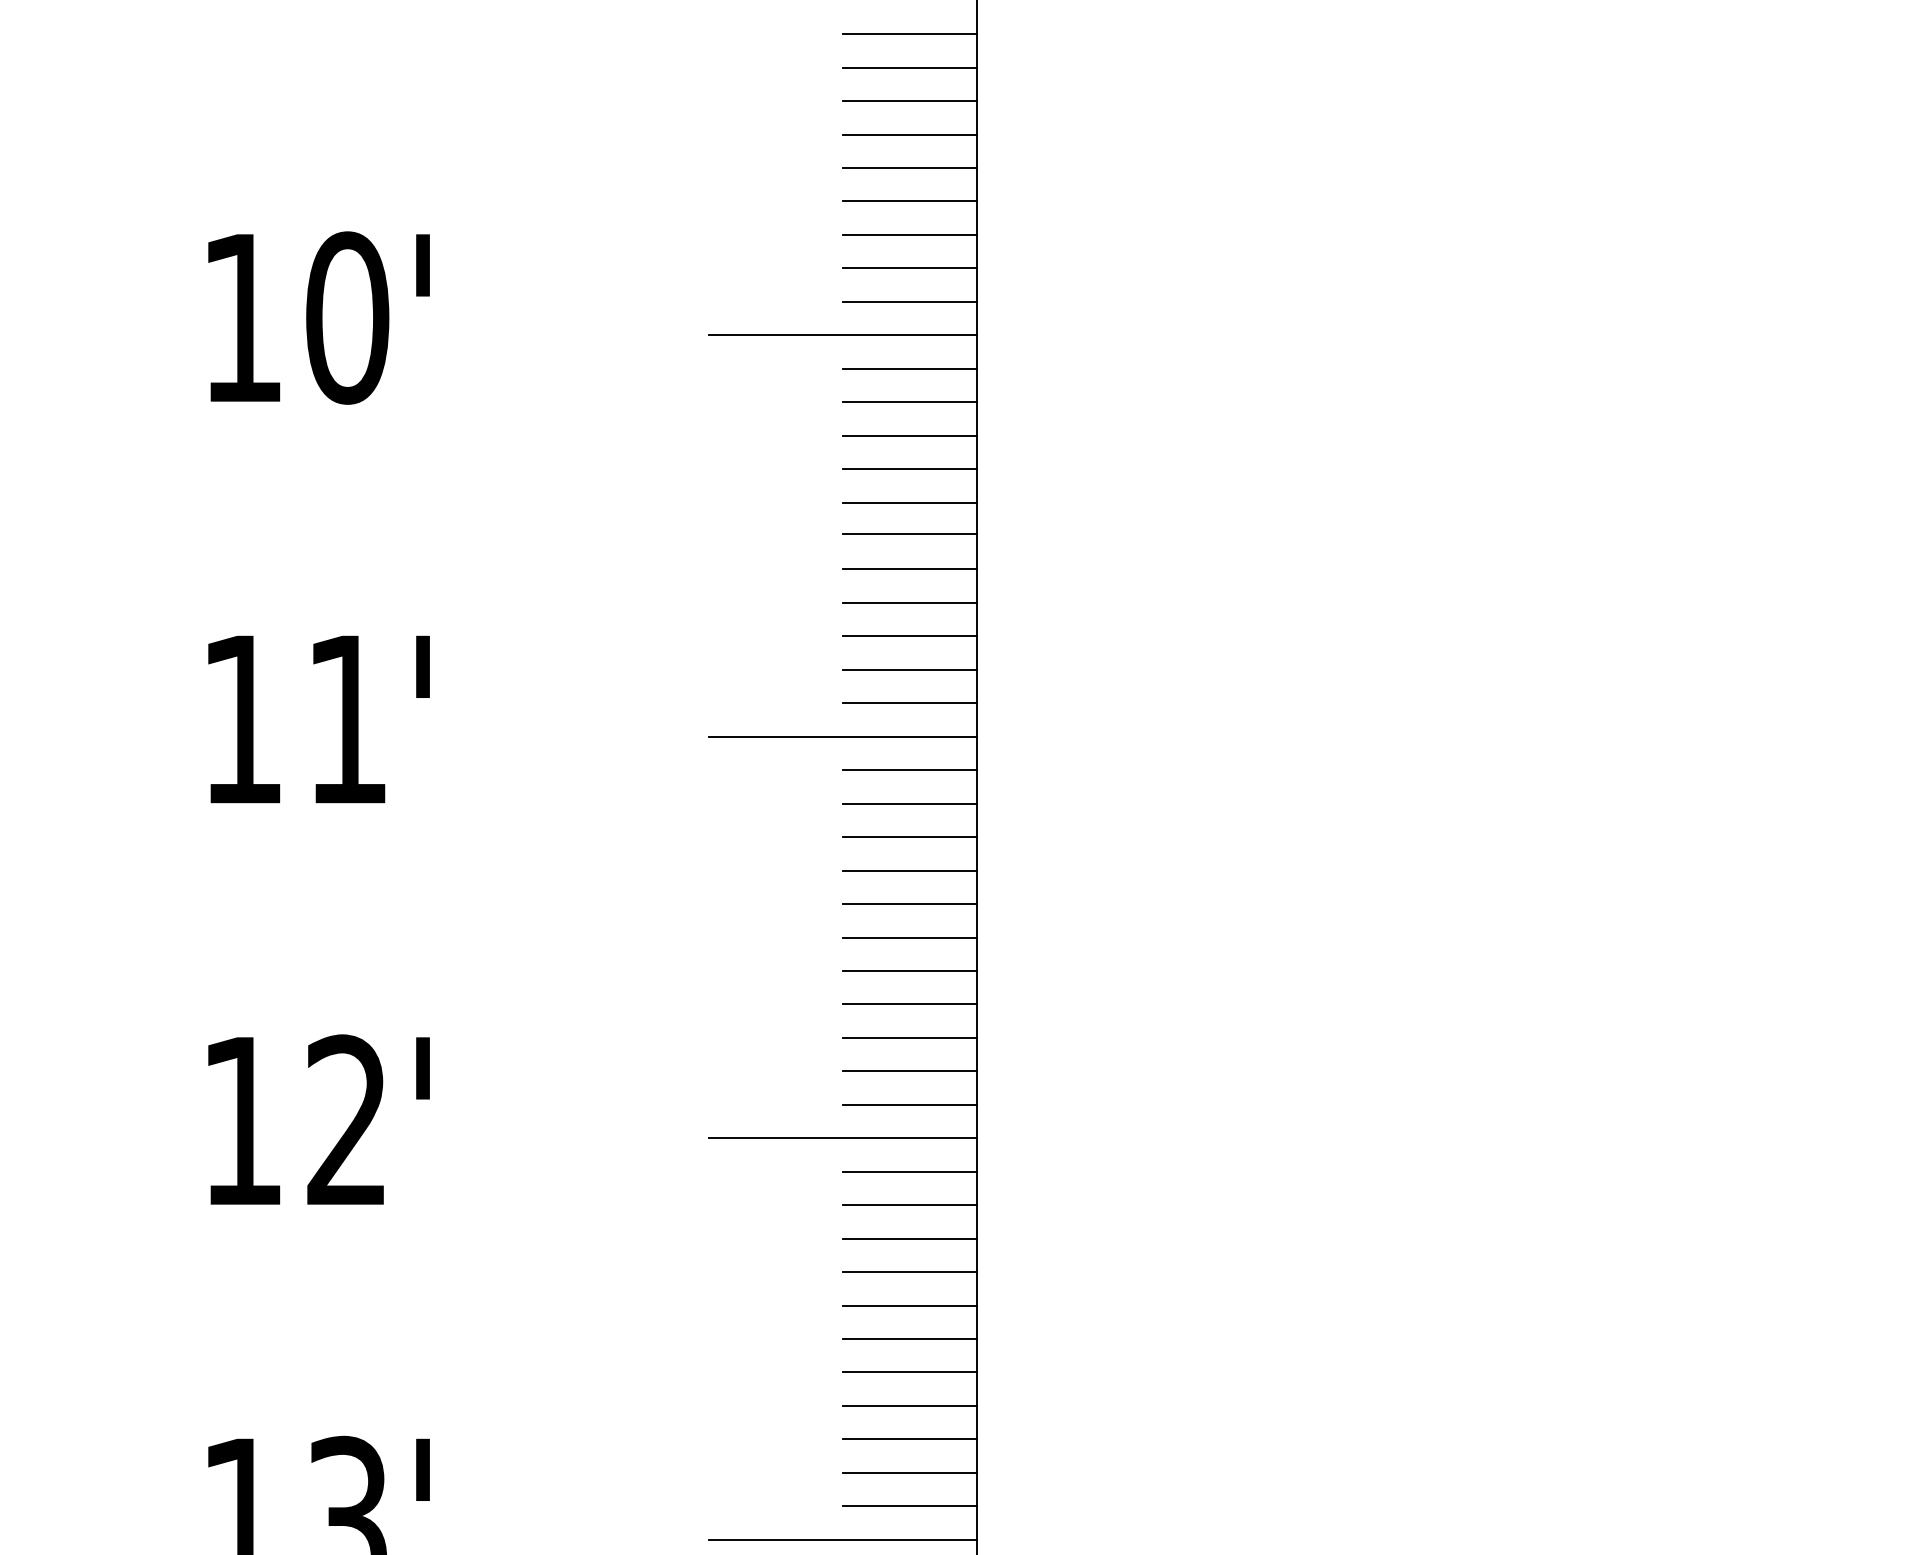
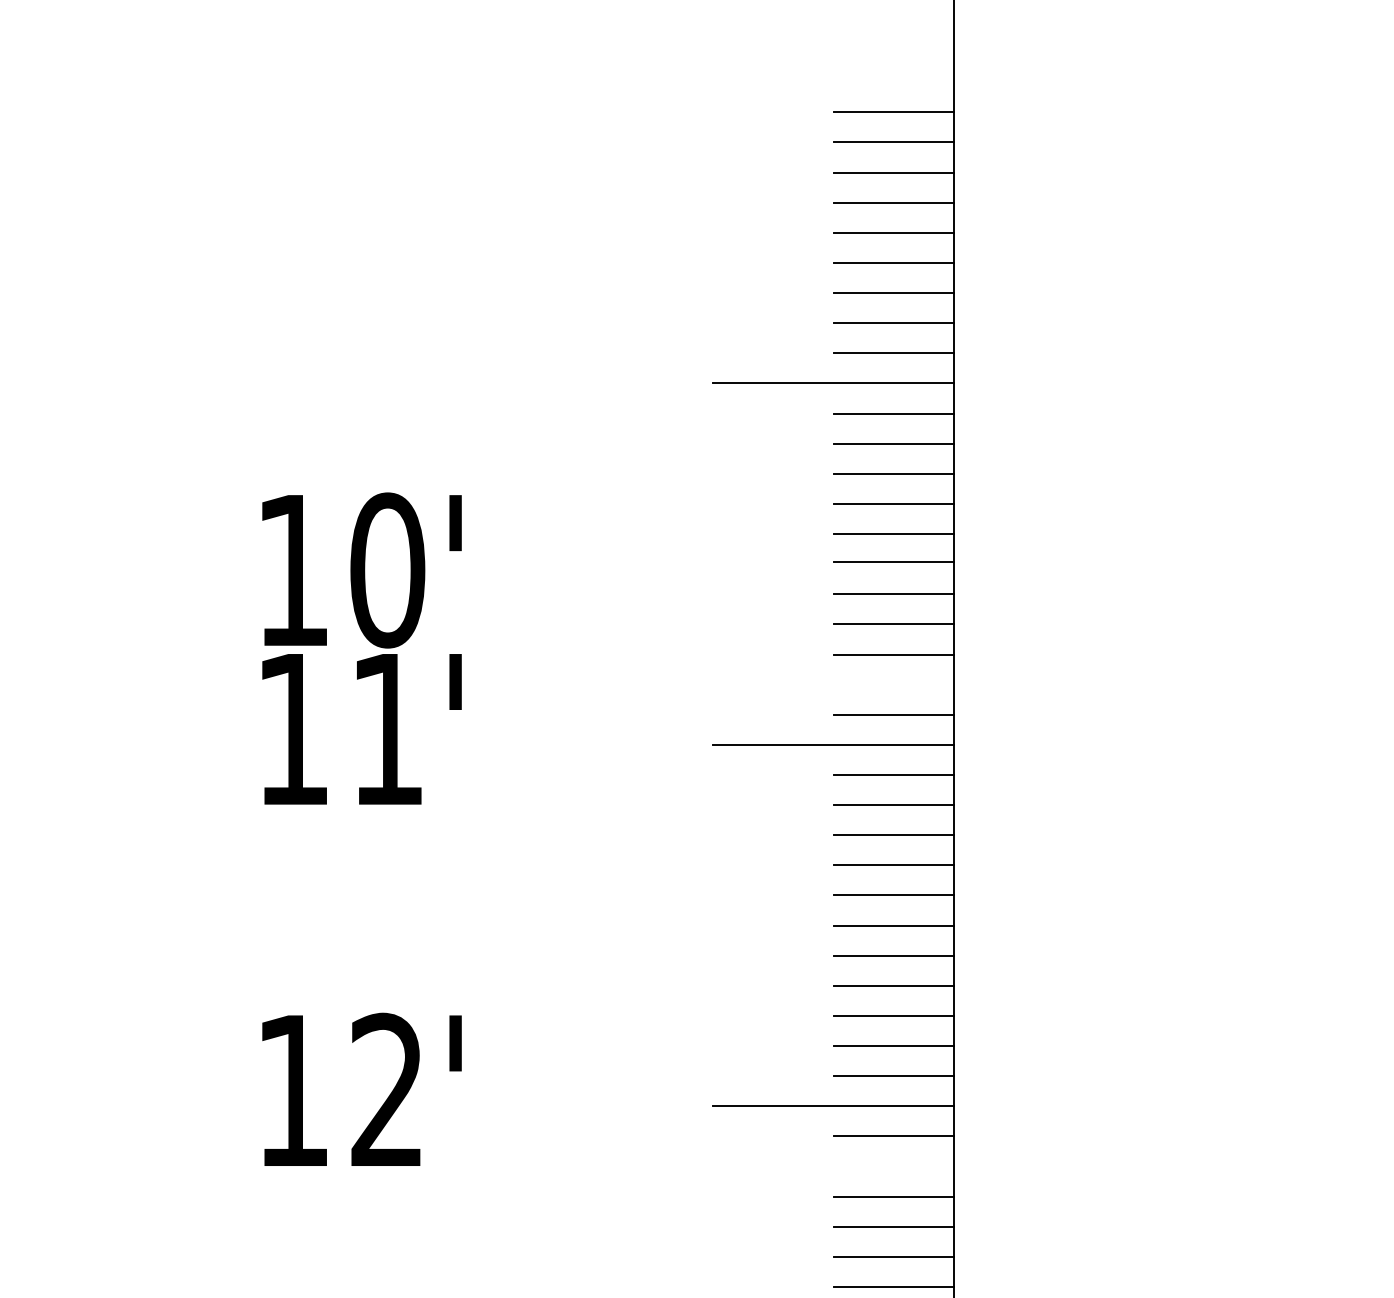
text: (318, 317) -> (361, 569), moved
line: (910, 669) -> (894, 684), removed
line: (910, 1205) -> (894, 1166), removed

